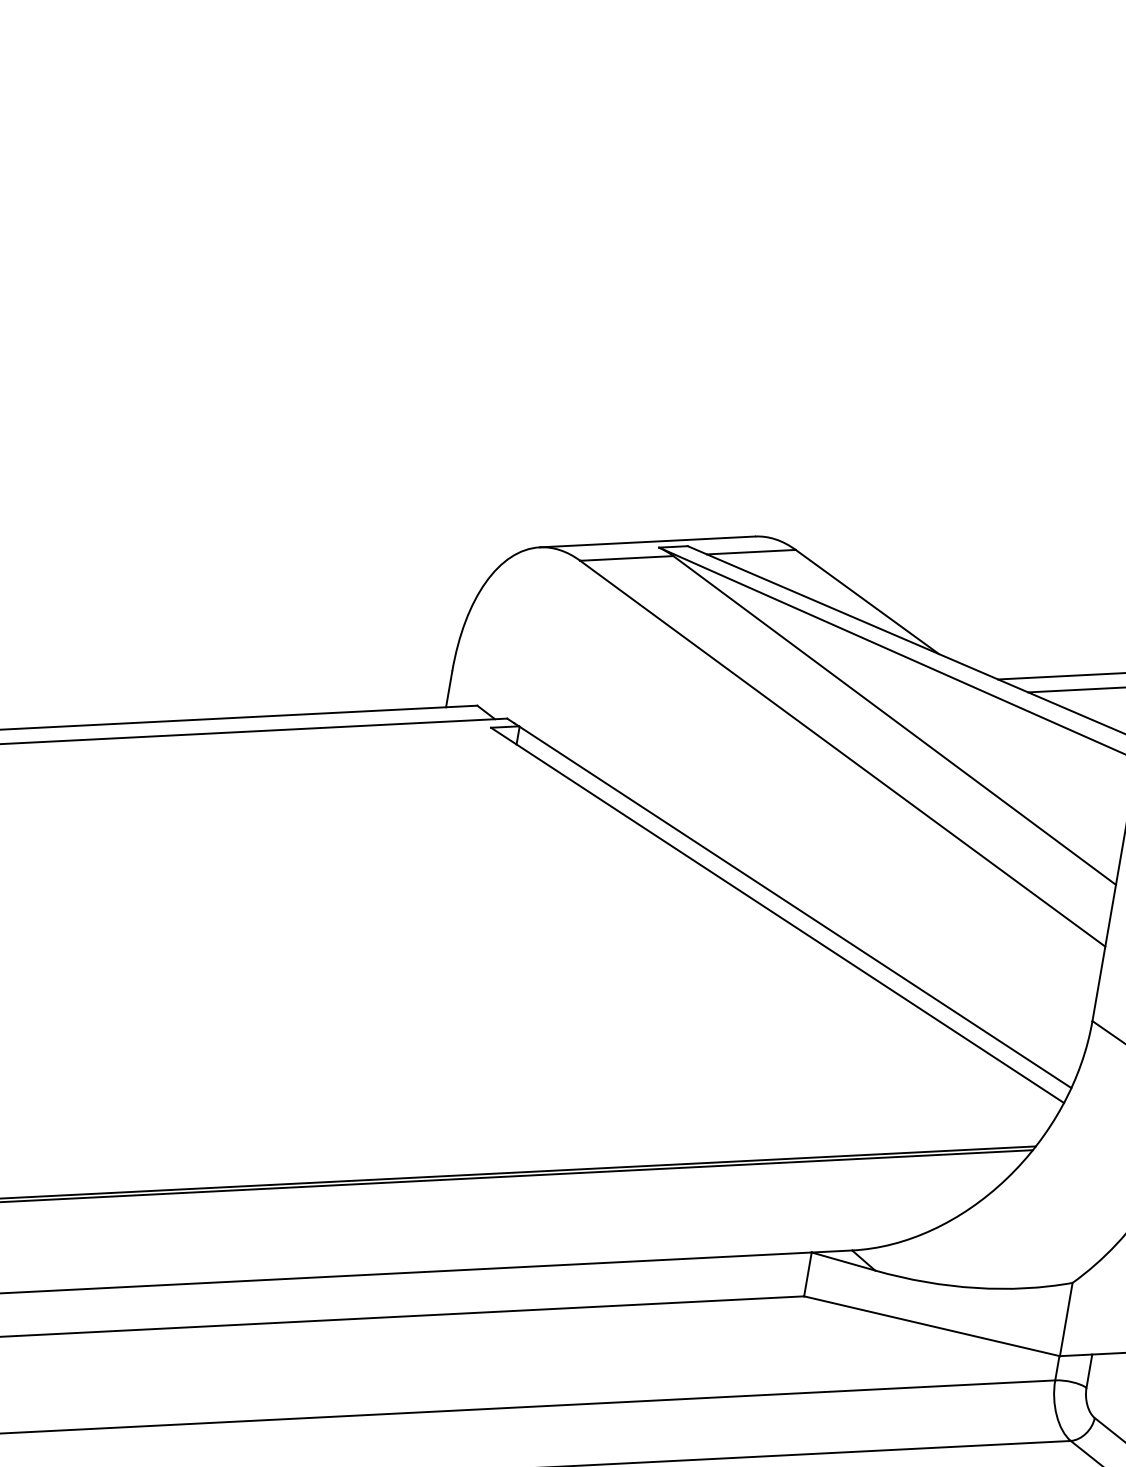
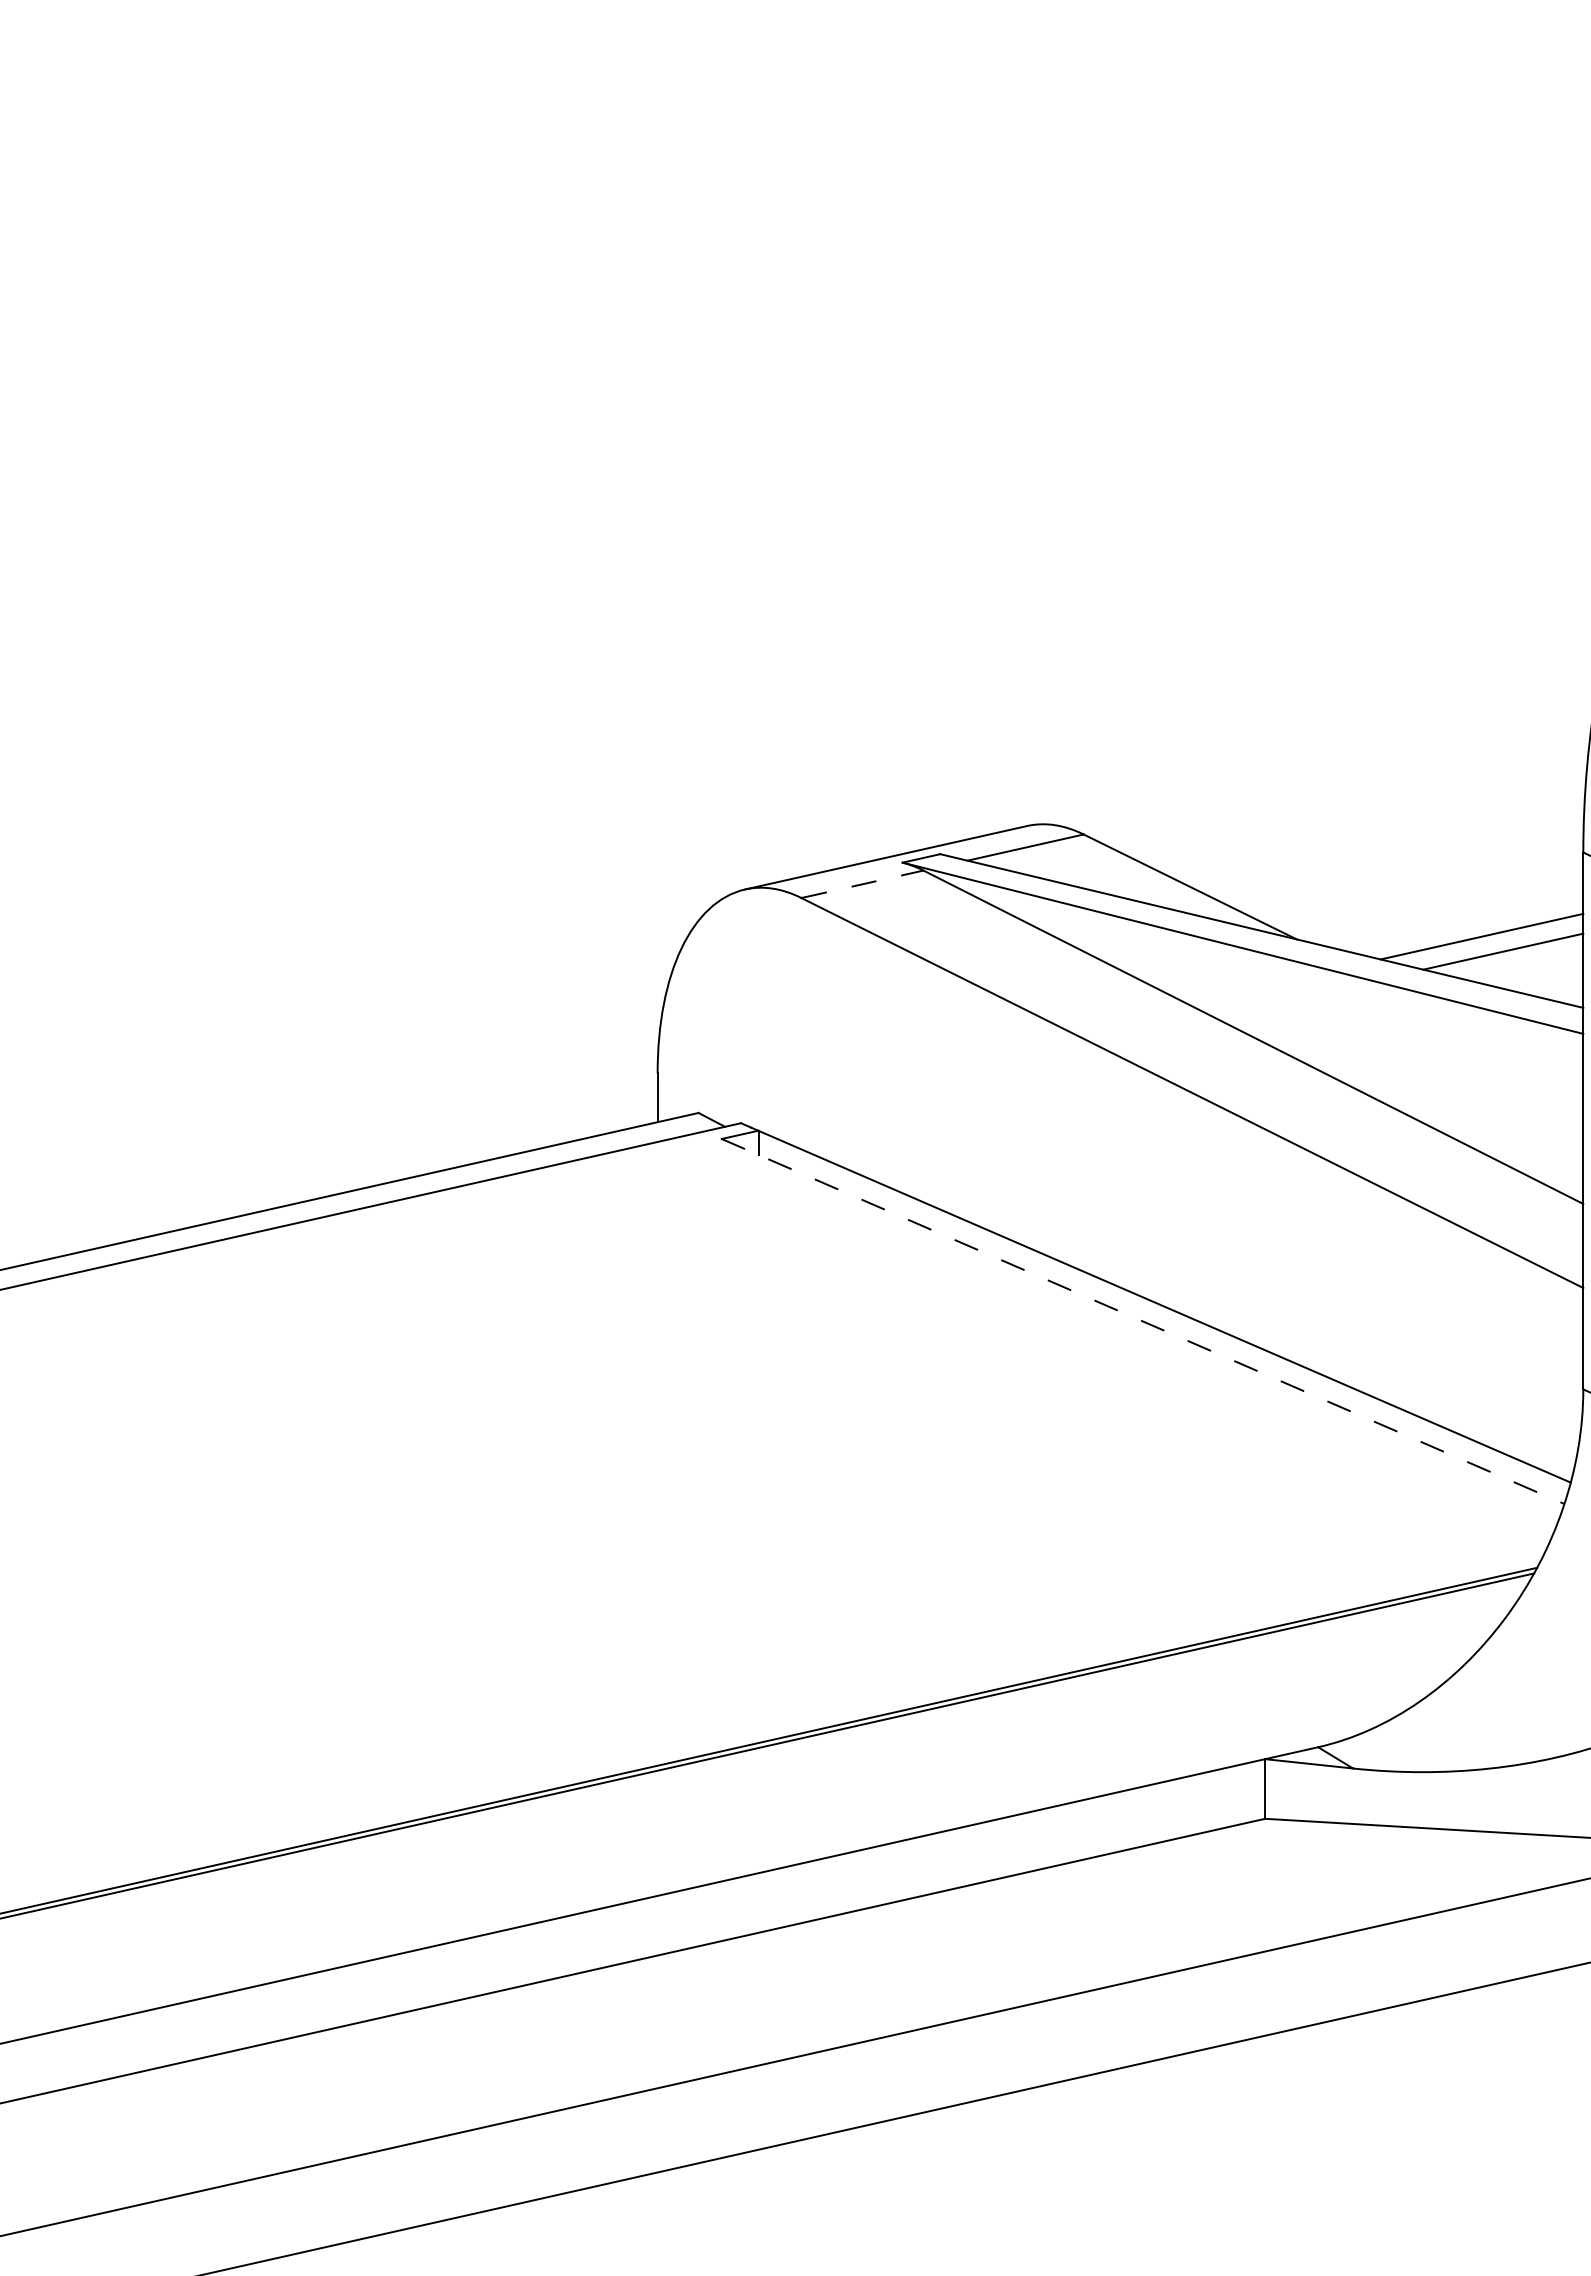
line: (627, 558) -> (863, 884), solid -> dashed
line: (777, 915) -> (1143, 1321), solid -> dashed

